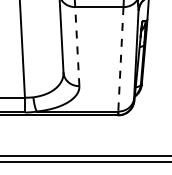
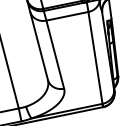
line: (77, 46) -> (55, 54), dashed -> solid
line: (120, 59) -> (95, 58), dashed -> solid

